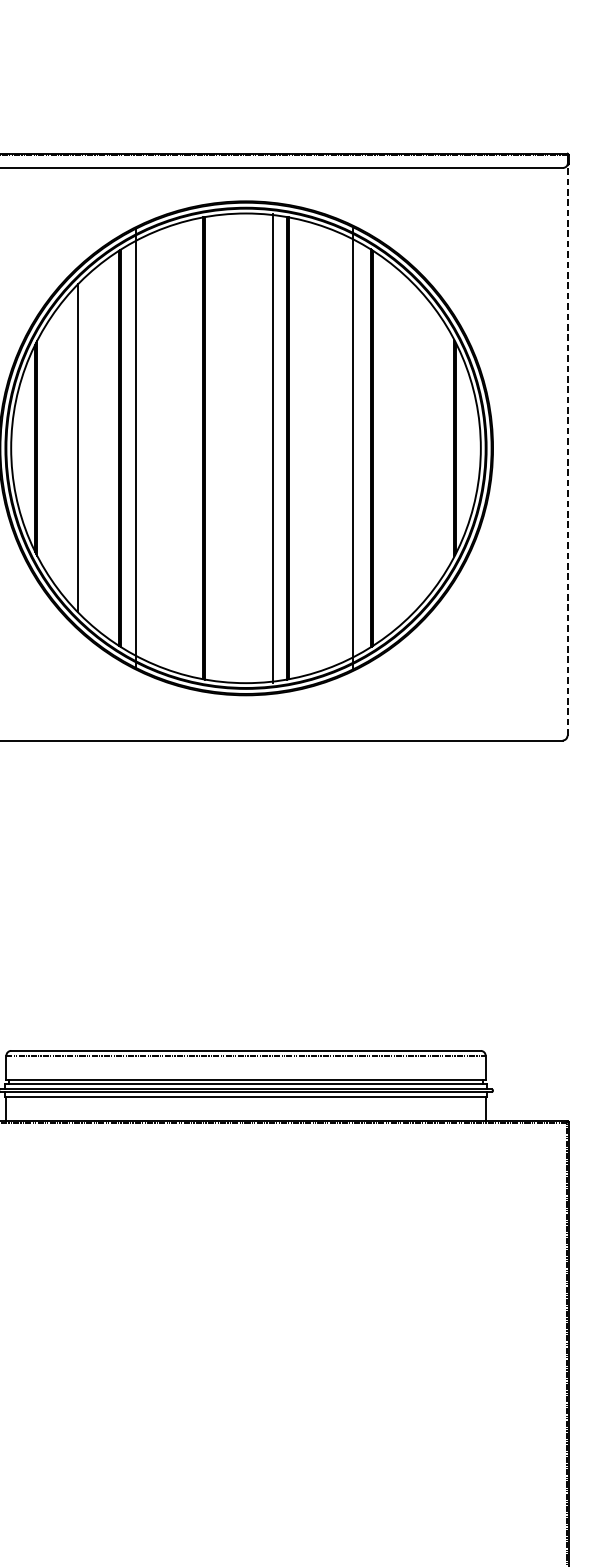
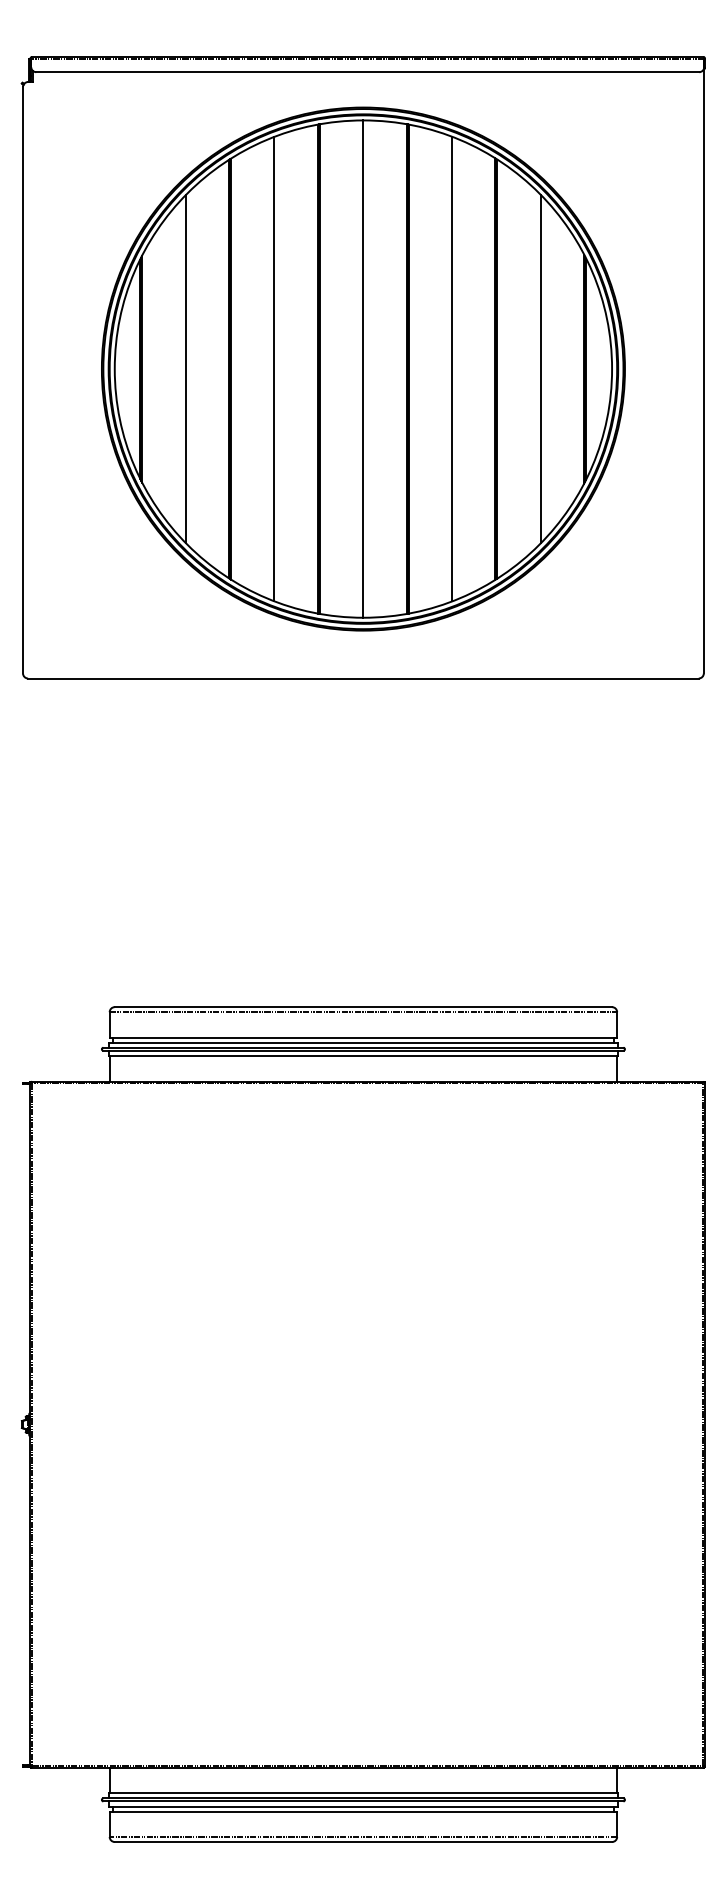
line: (136, 447) -> (274, 368), moved
line: (273, 447) -> (363, 368), moved
line: (352, 447) -> (451, 368), moved
line: (413, 447) -> (540, 368), added
line: (567, 449) -> (703, 370), dashed -> solid

